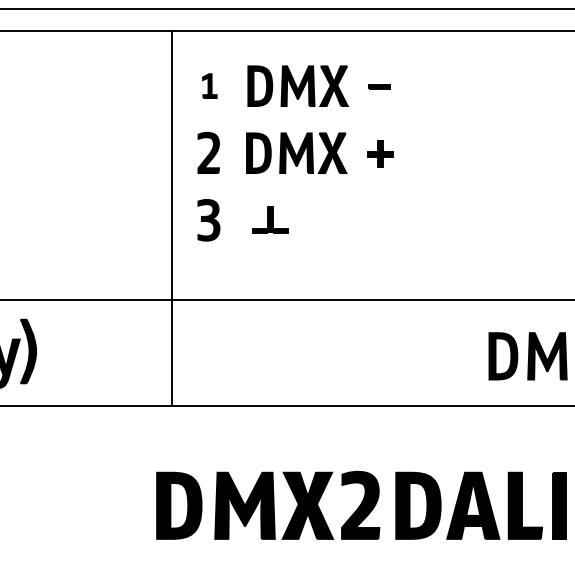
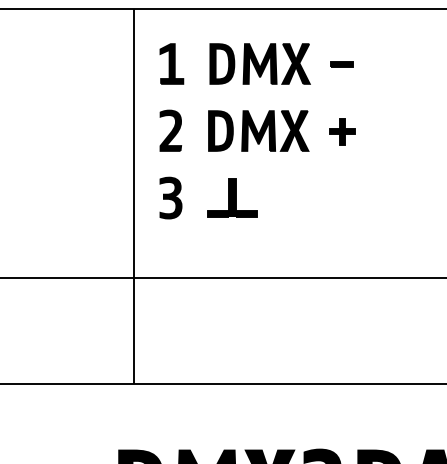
part: (209, 85) -> (171, 63), size x1.67
part: (270, 220) -> (232, 198), size x1.43

